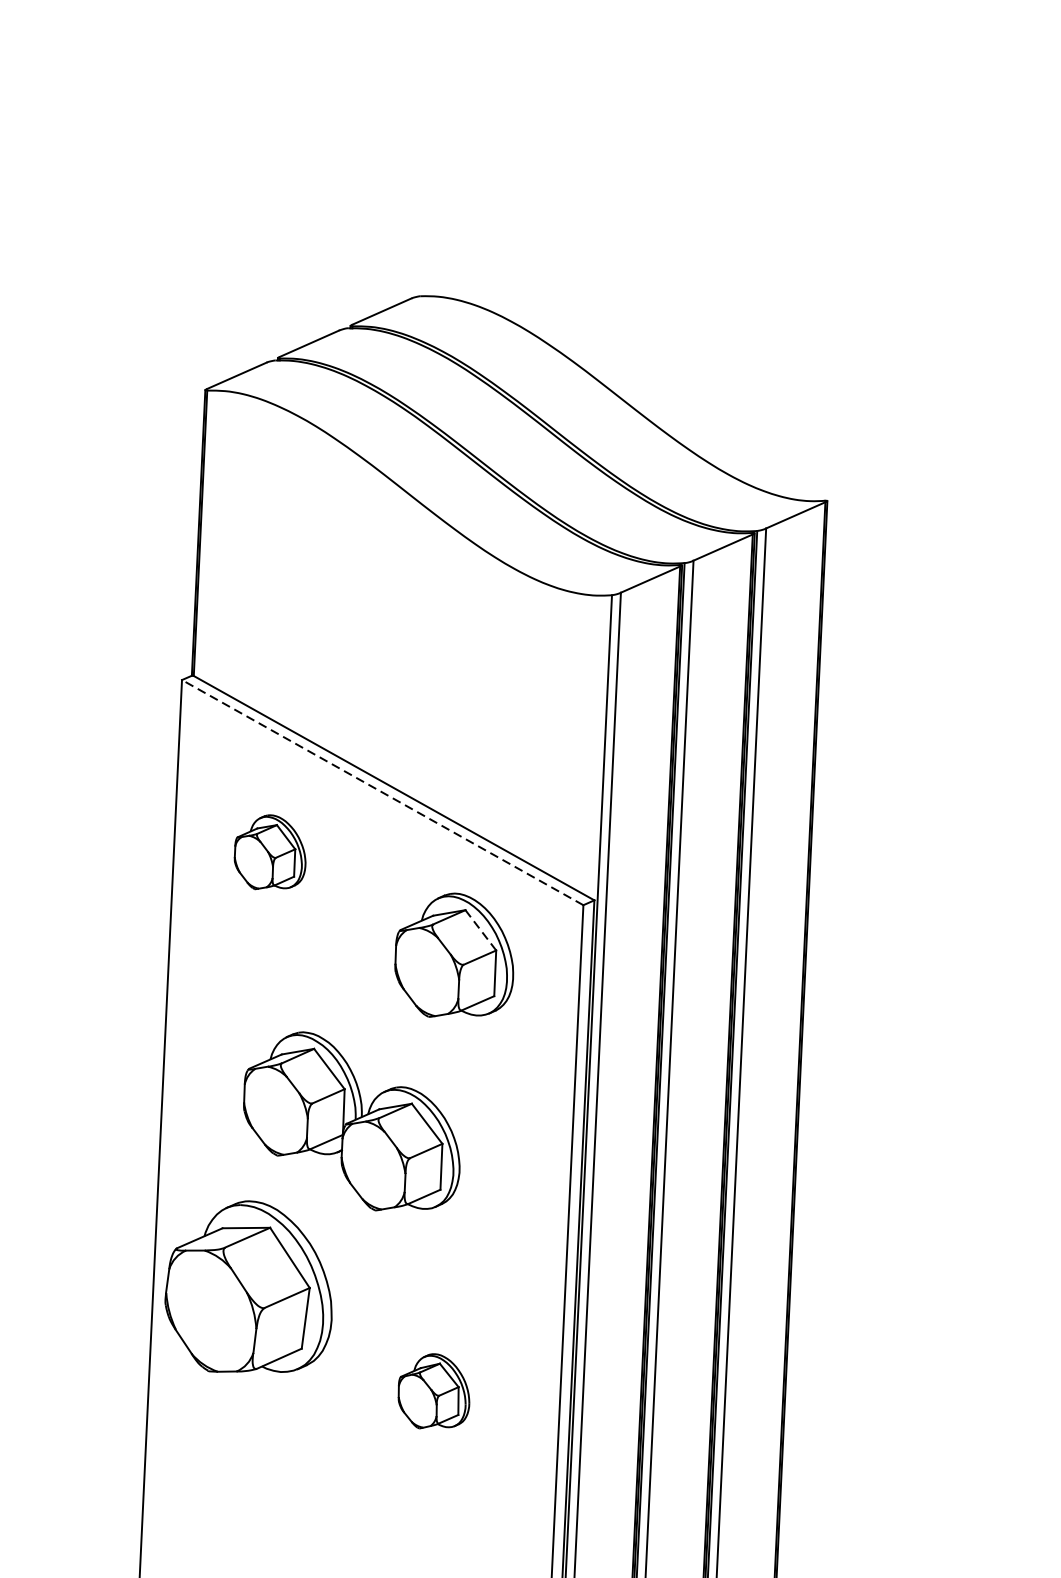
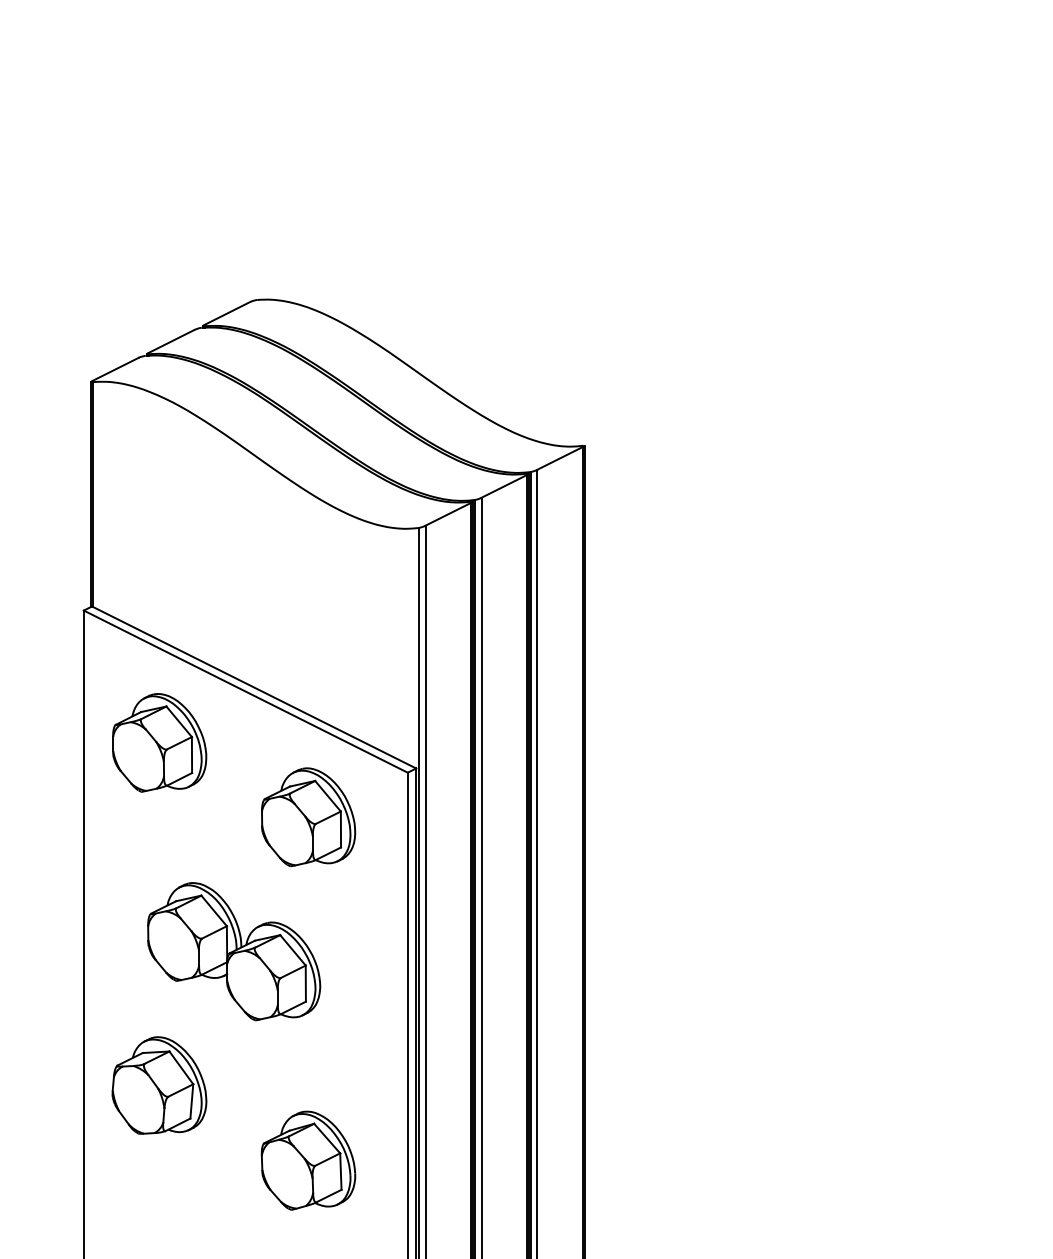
line: (382, 792) -> (245, 691), dashed -> solid
part: (270, 852) -> (159, 742), size x1.67
line: (481, 930) -> (328, 796), dashed -> solid
part: (249, 1287) -> (159, 1085), size x0.71
part: (434, 1391) -> (308, 1160), size x1.67

